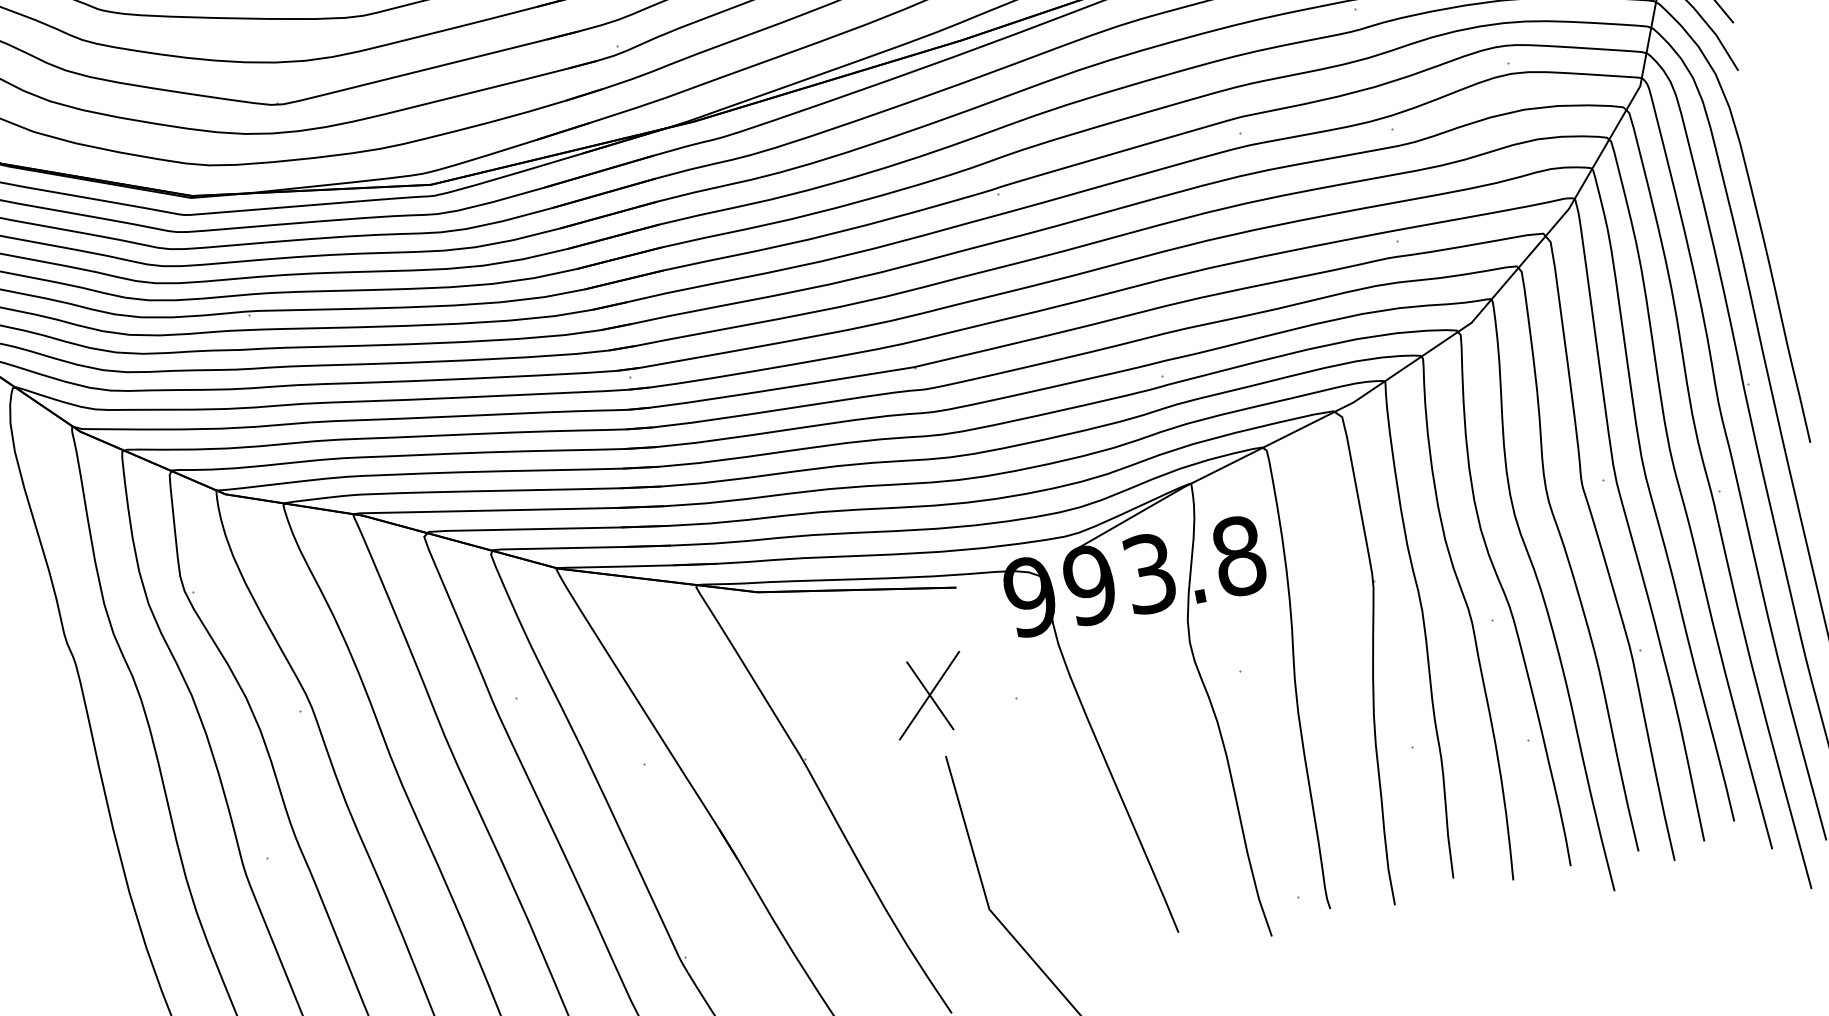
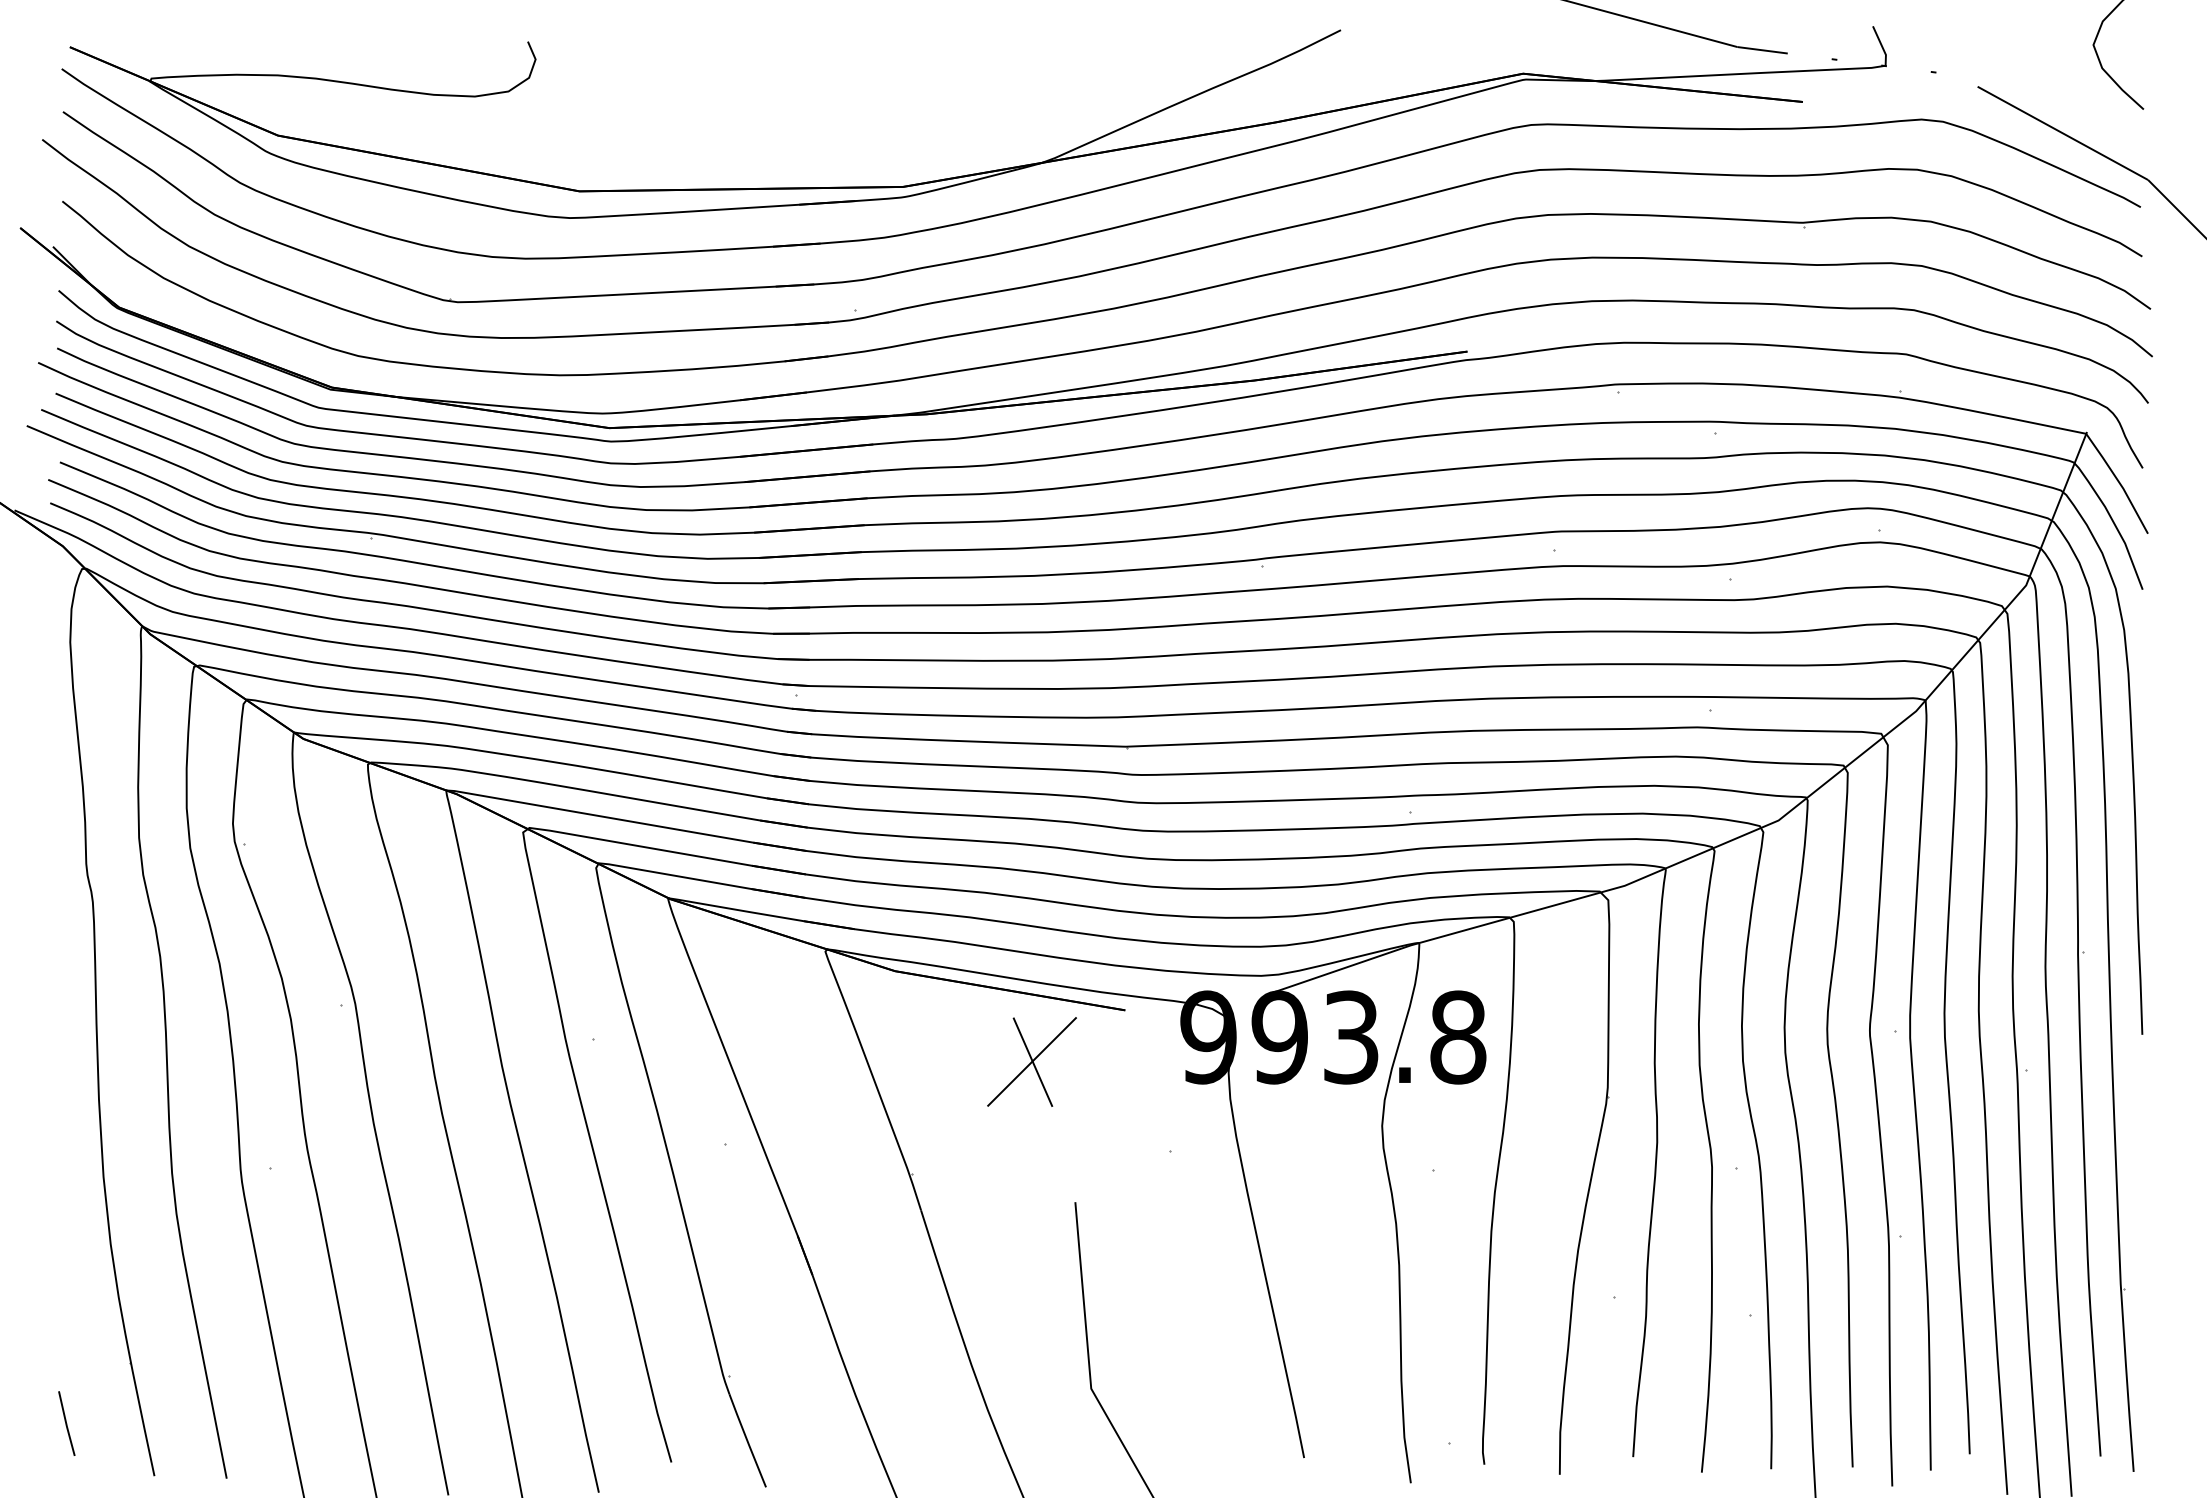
part: (928, 695) -> (1031, 1061), moved

